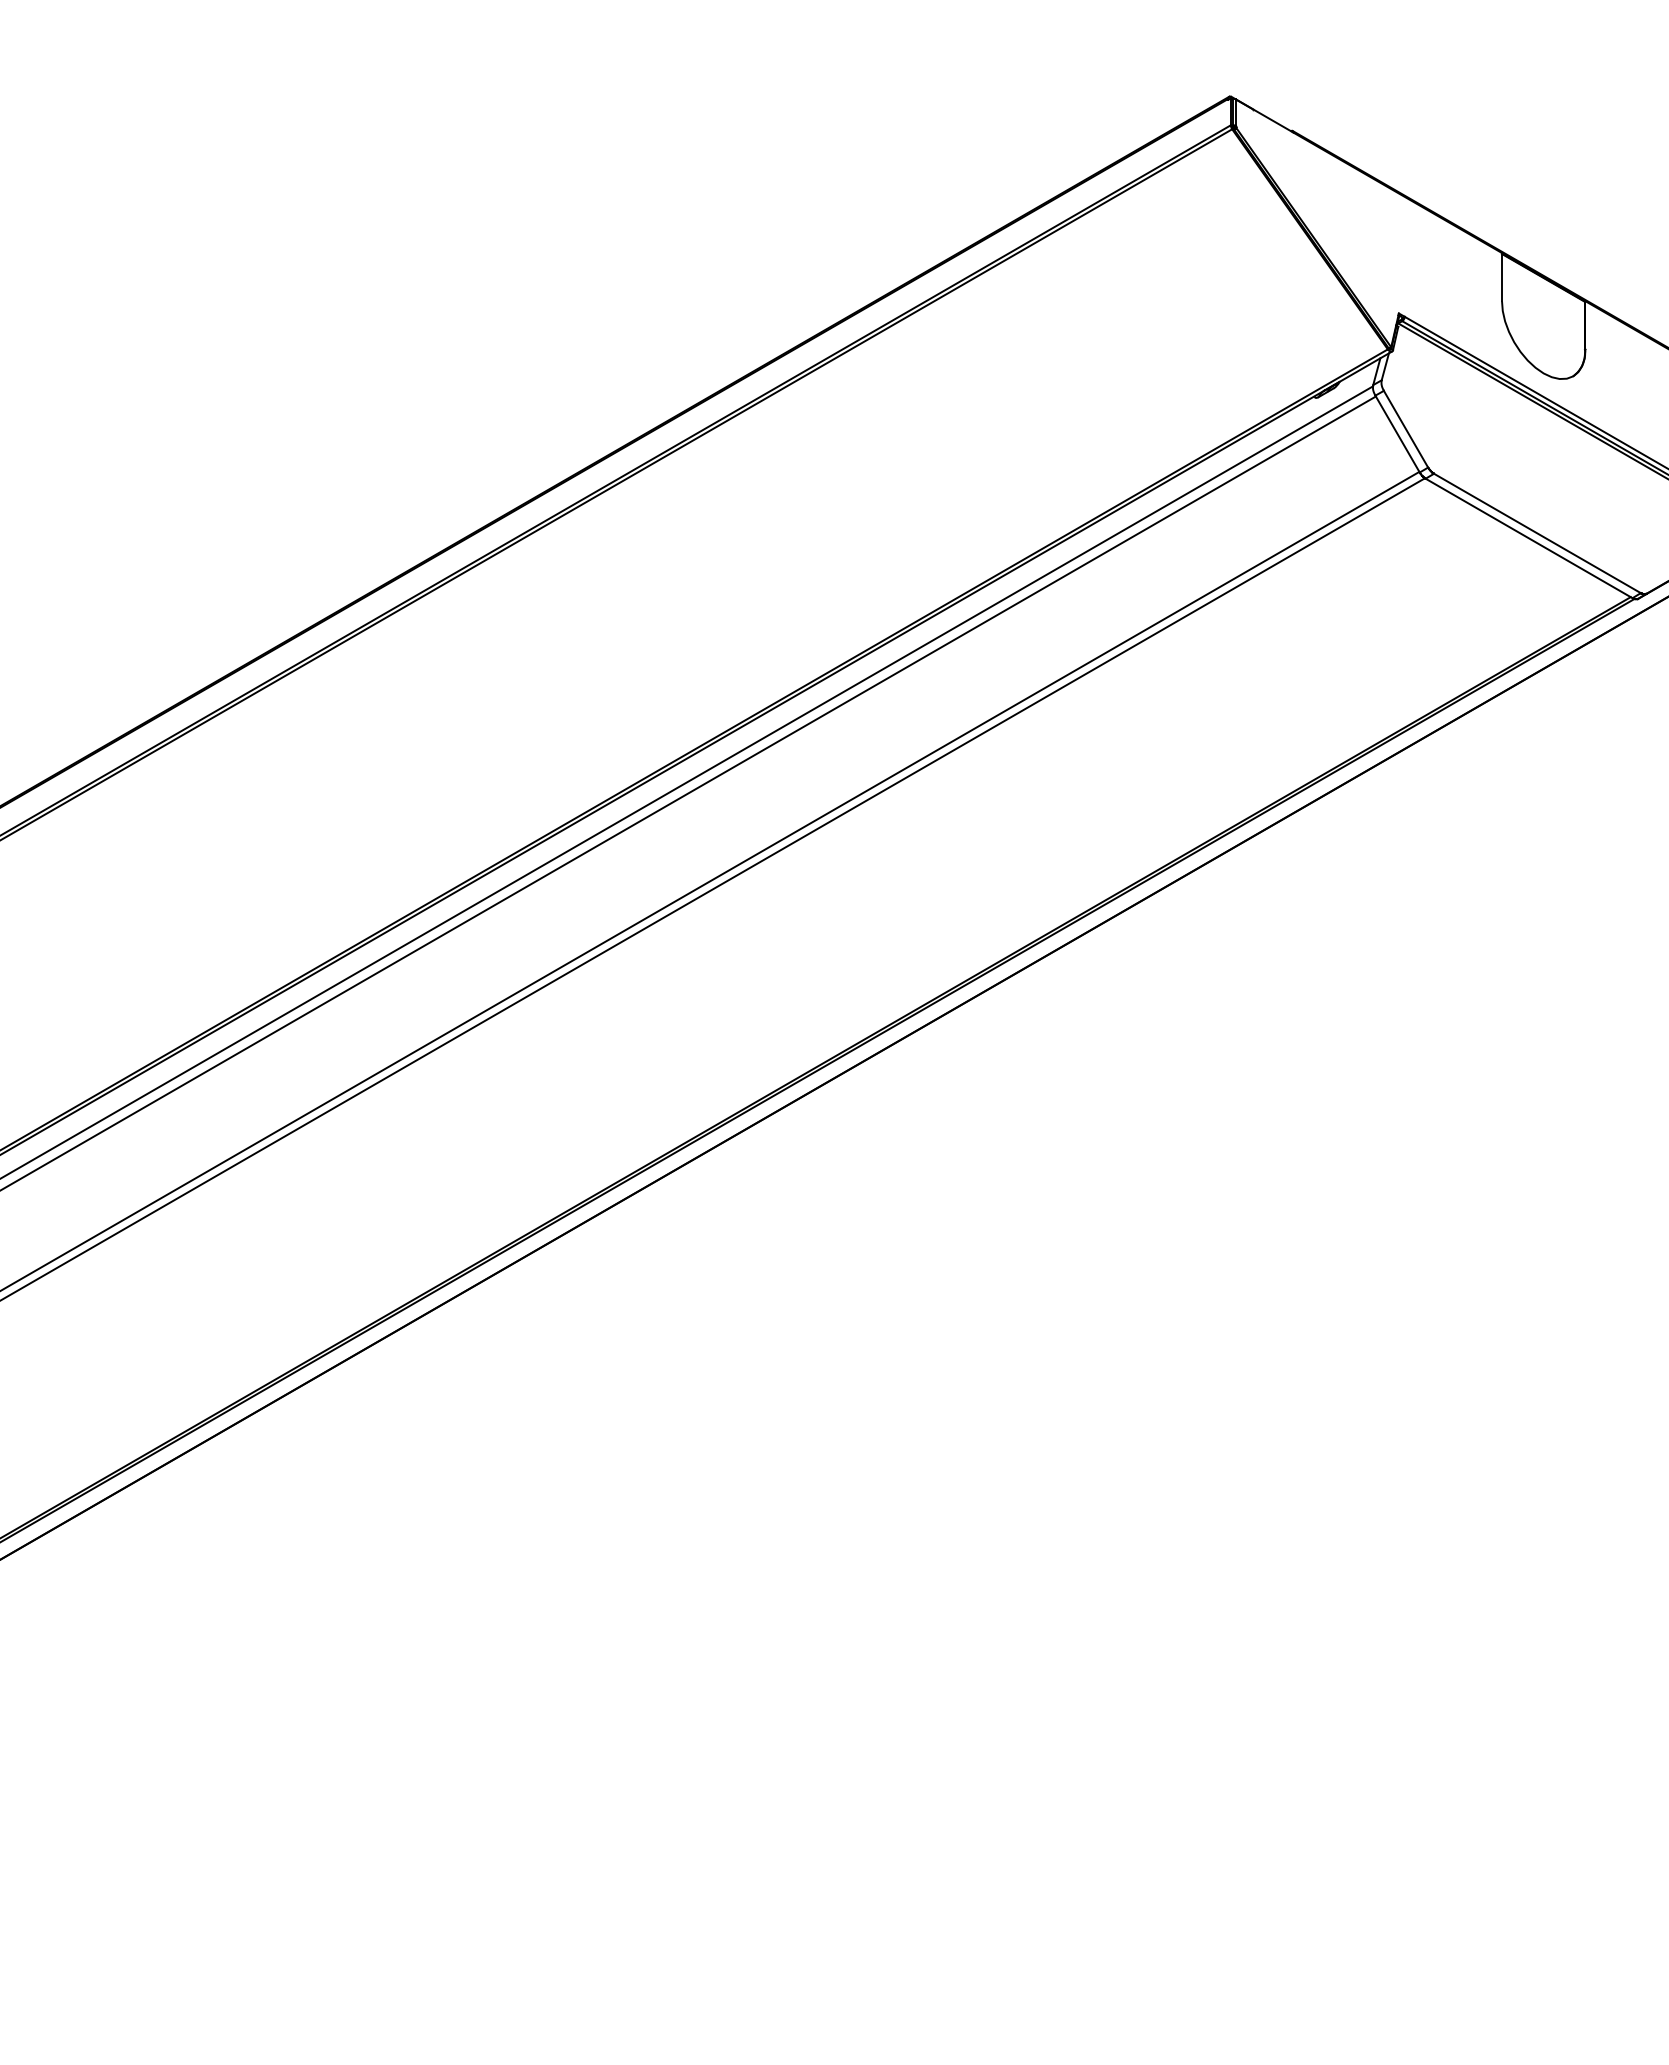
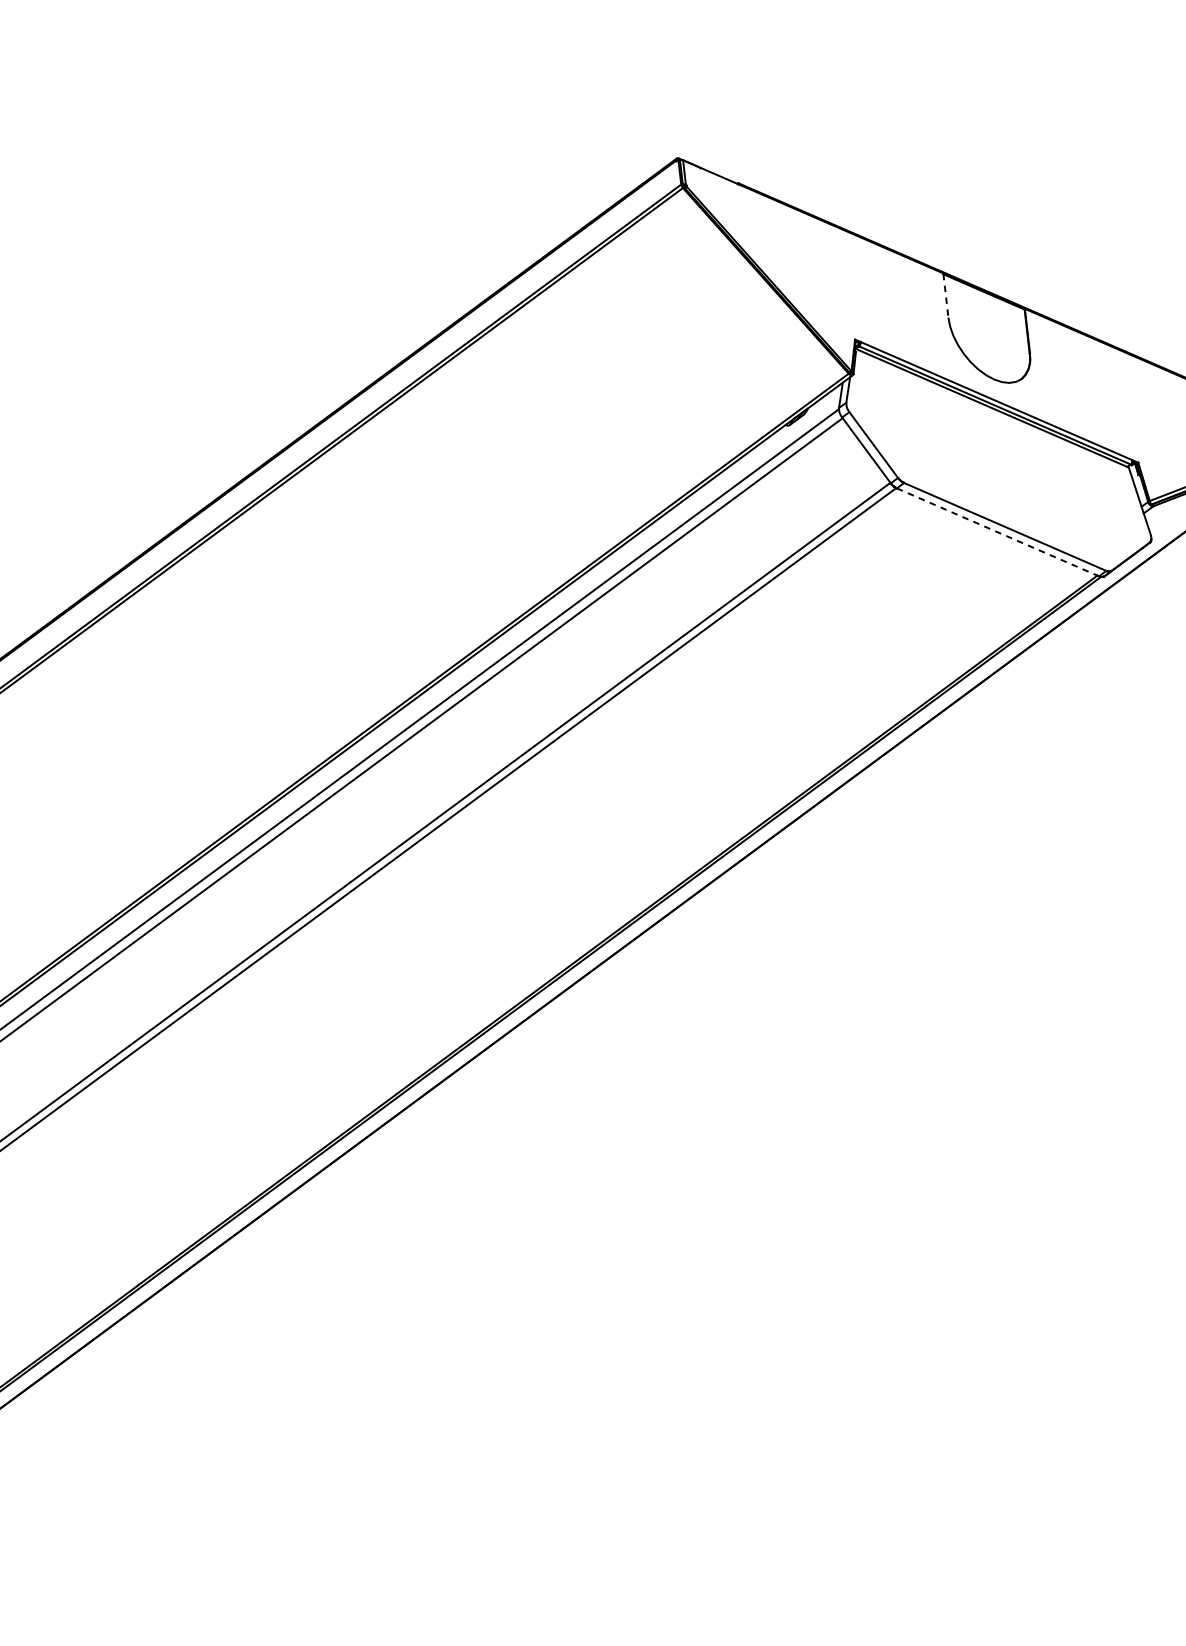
line: (1502, 277) -> (946, 295), solid -> dashed
line: (1529, 538) -> (998, 532), solid -> dashed

